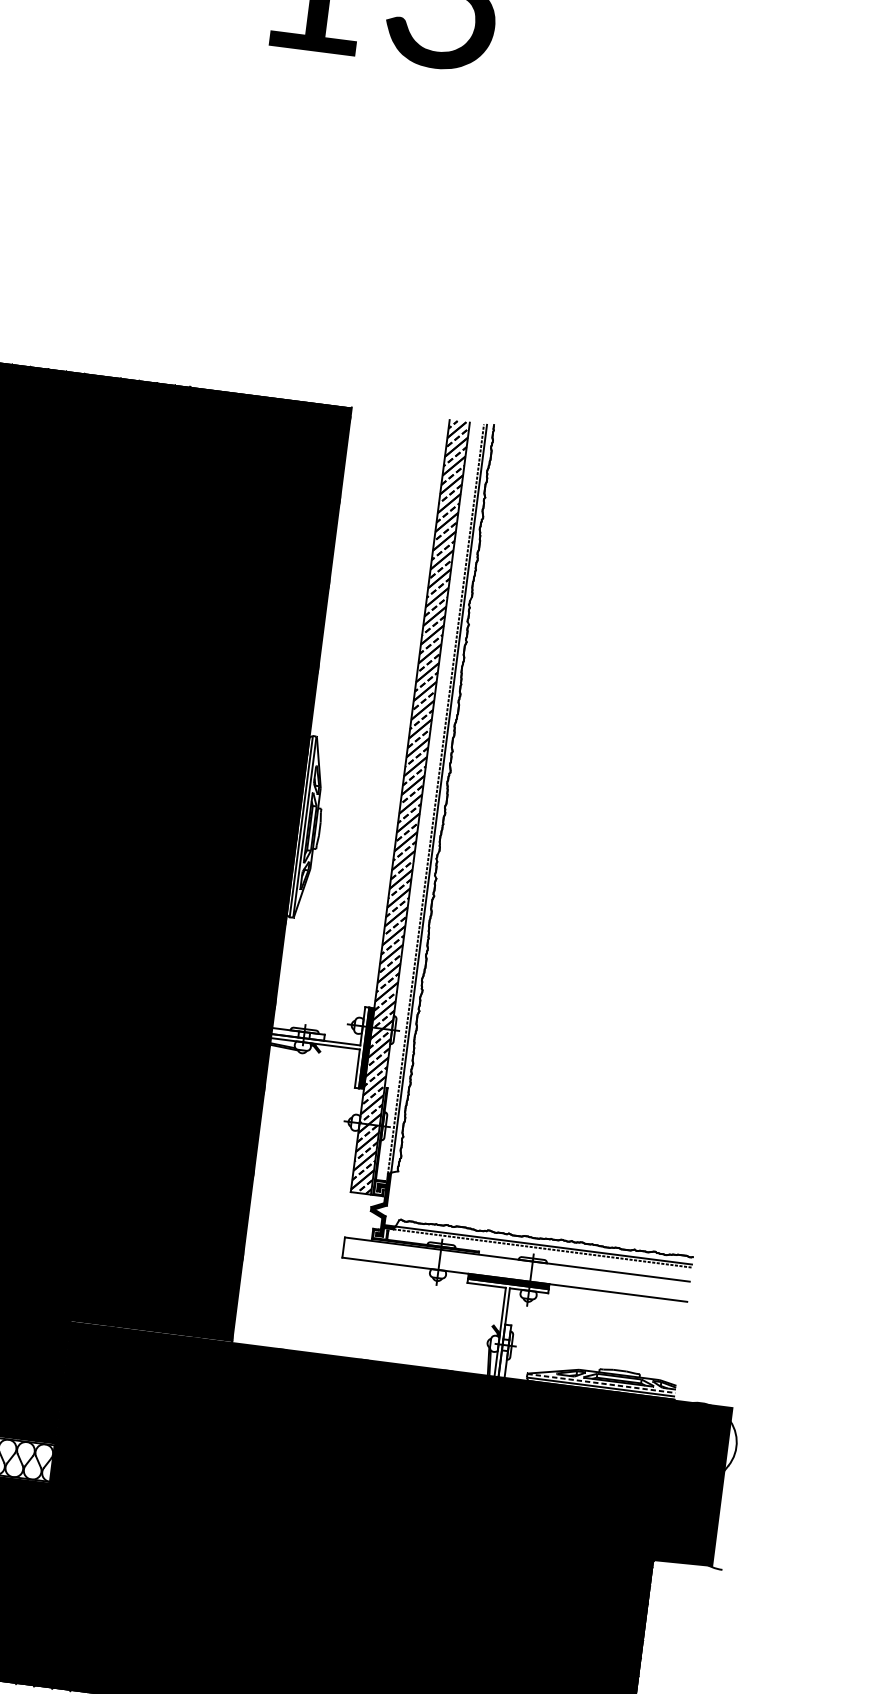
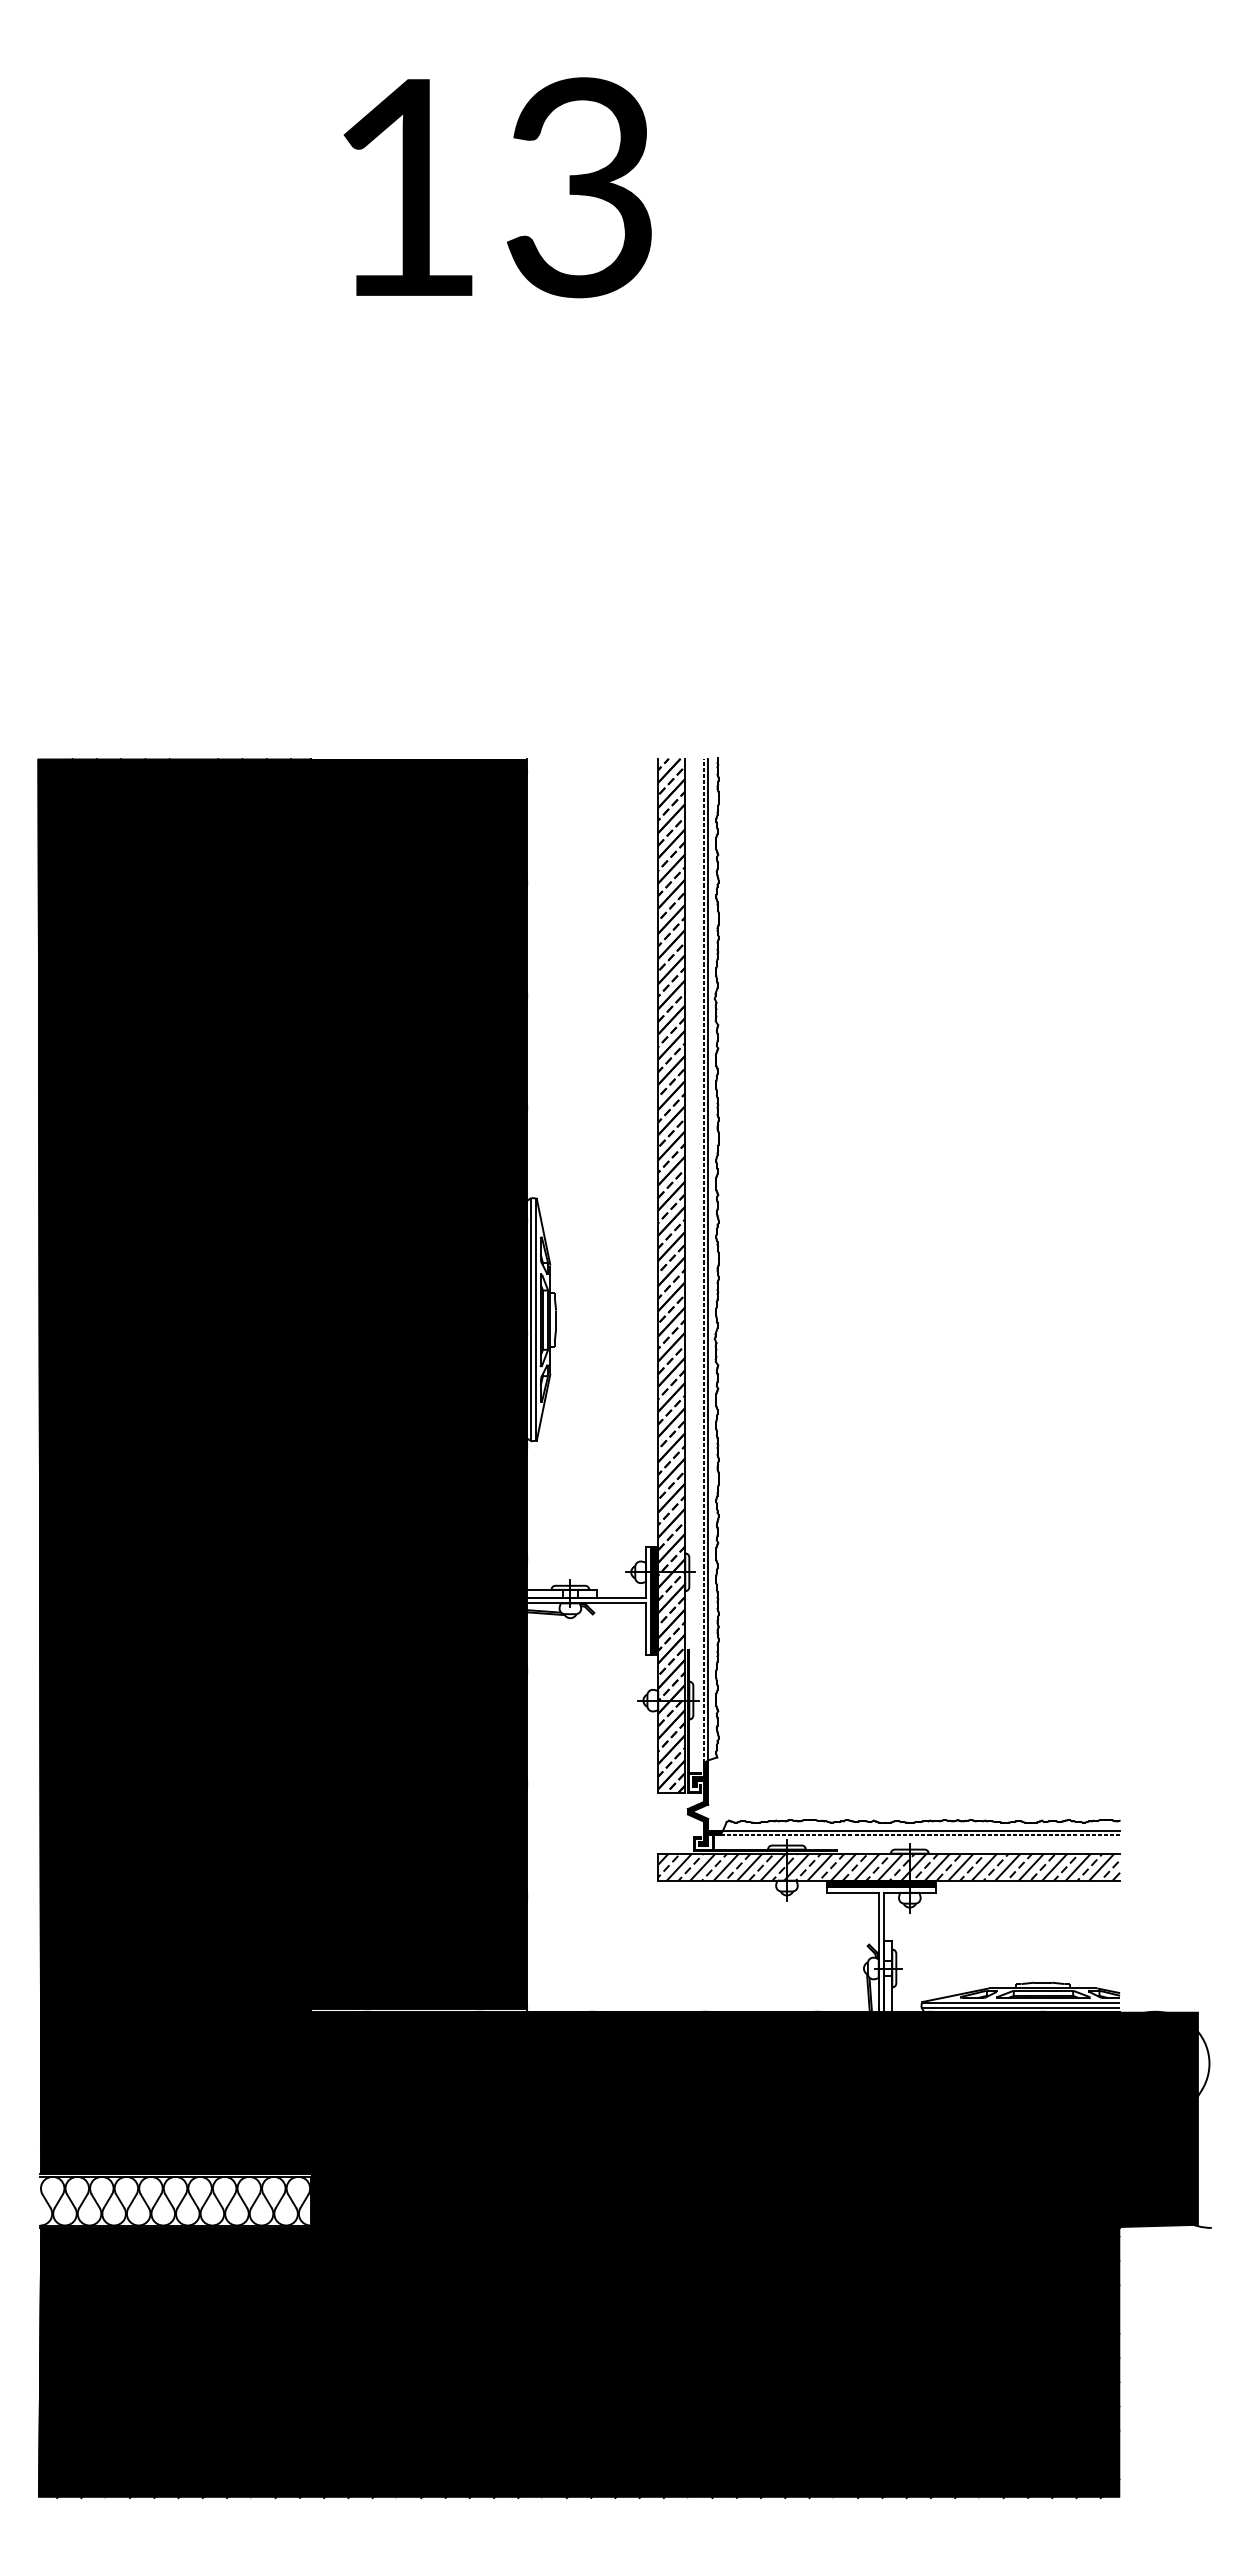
hatch: (516, 1269) -> (889, 1866), added
line: (601, 1383) -> (1021, 2002), dashed -> solid

